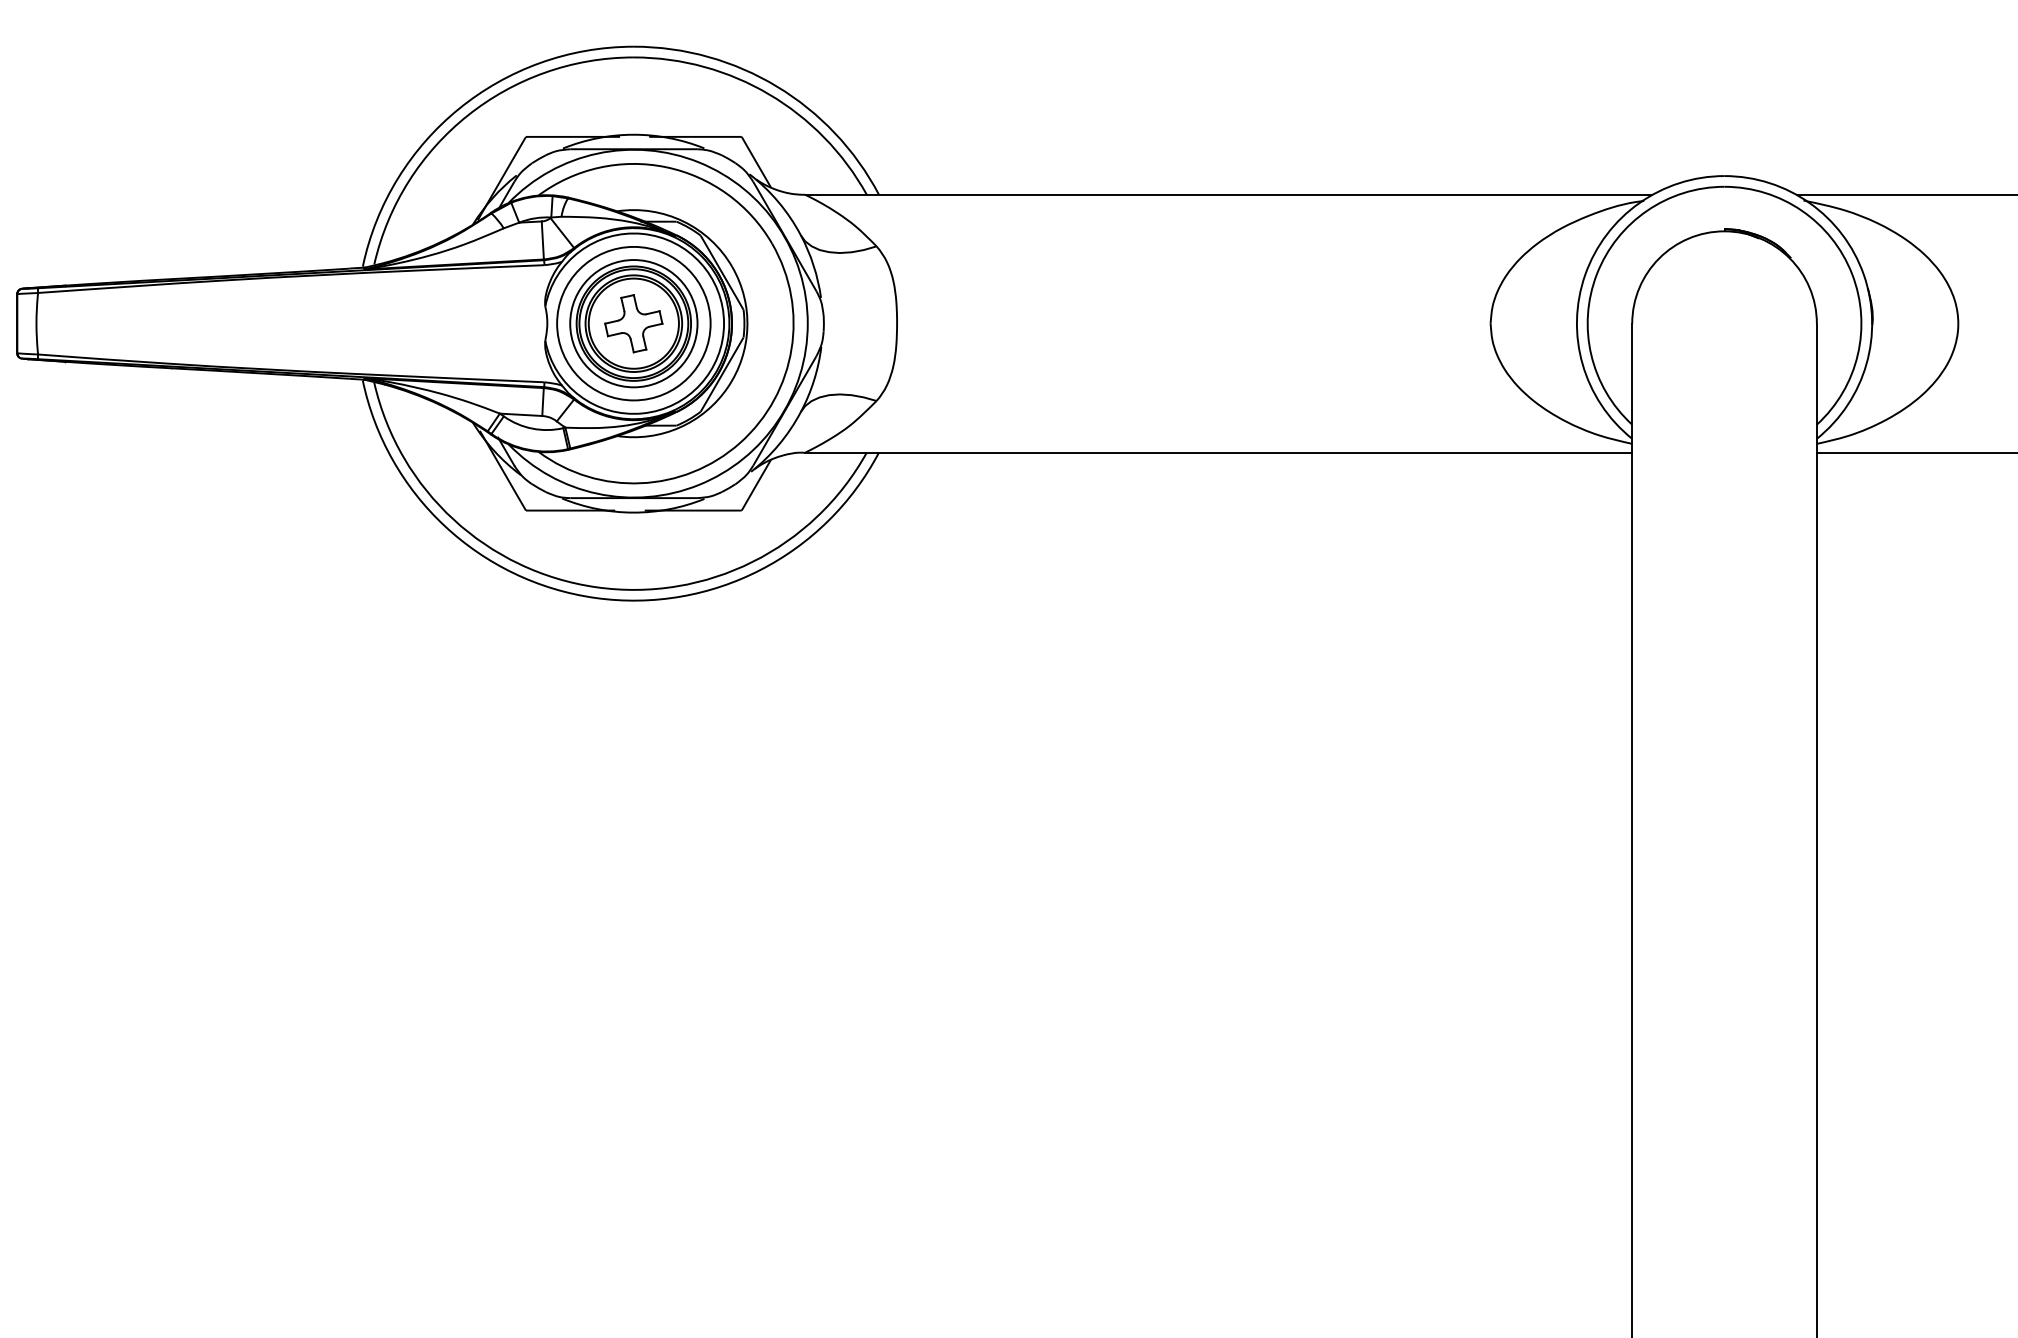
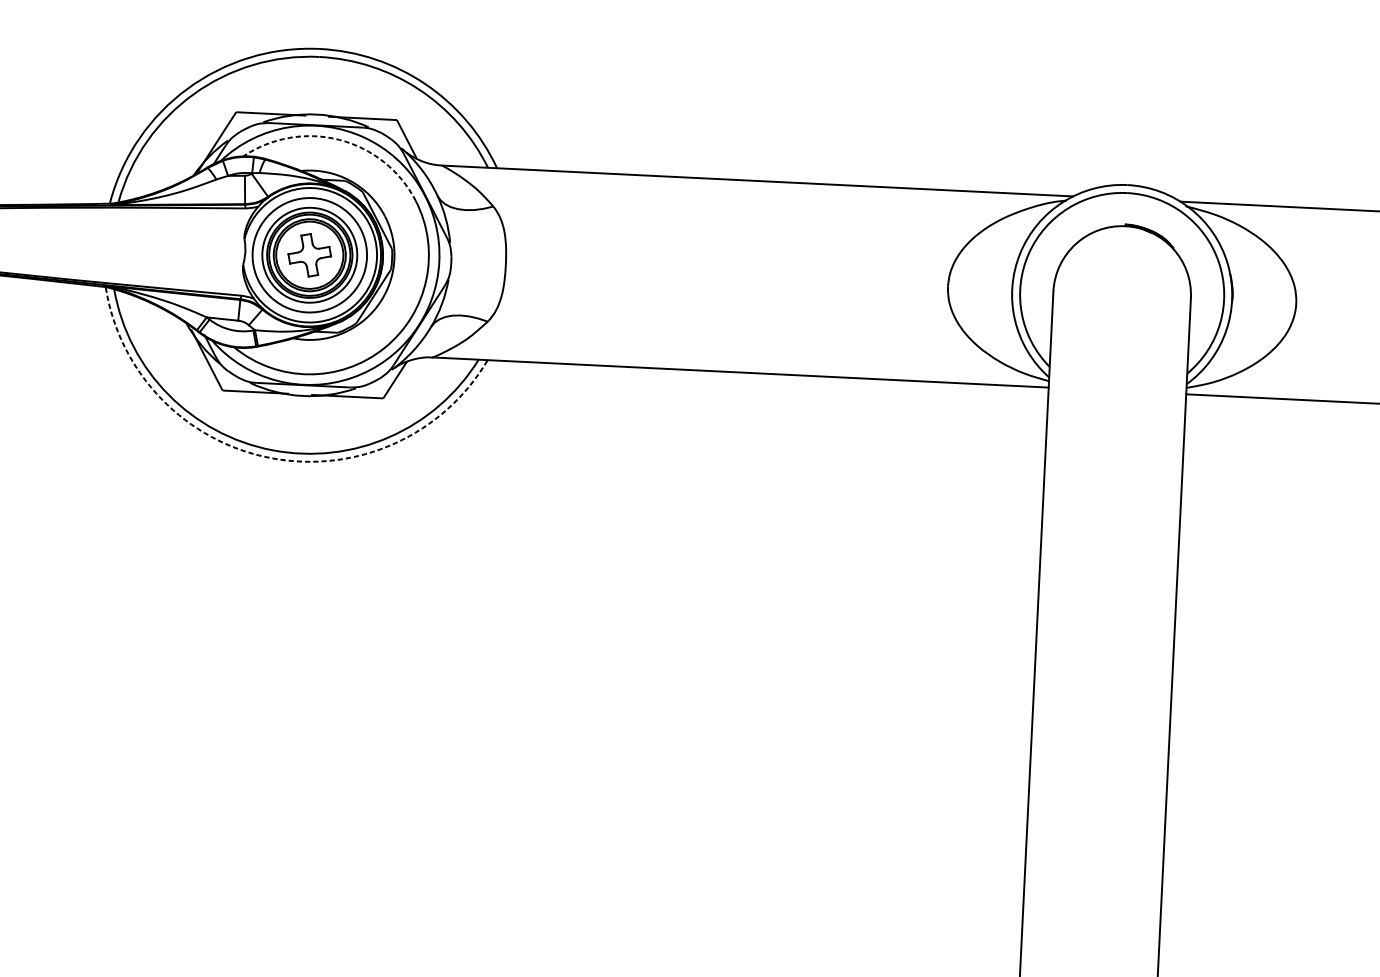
arc: (666, 167) -> (339, 140), solid -> dashed
arc: (595, 597) -> (271, 457), solid -> dashed

